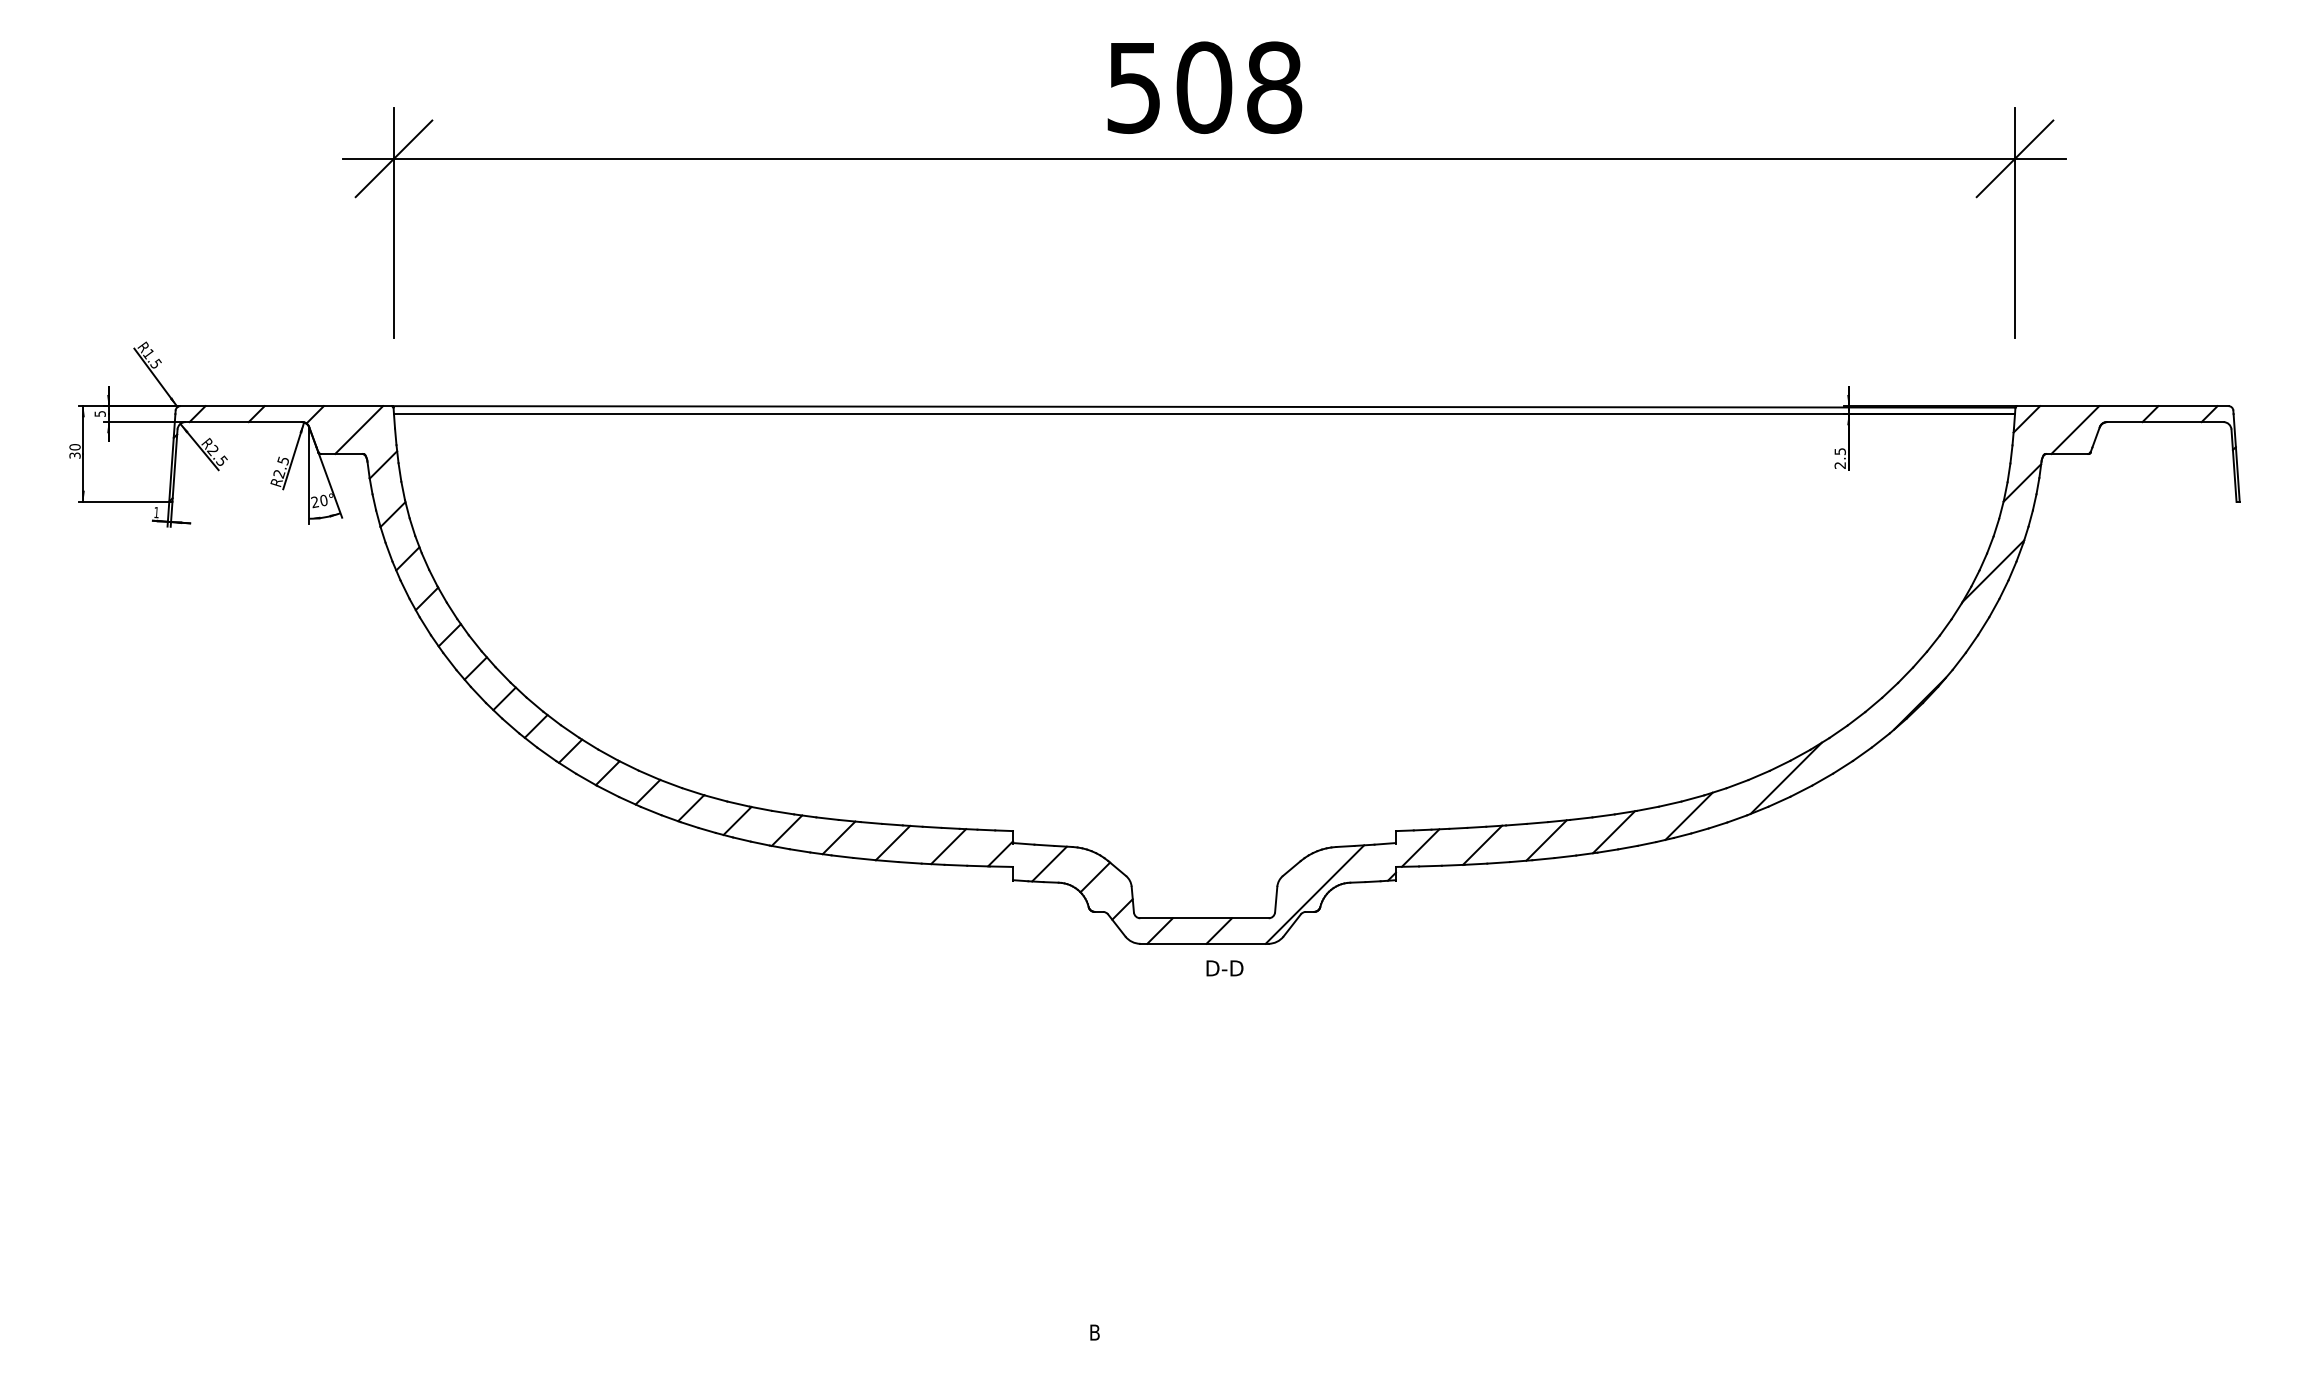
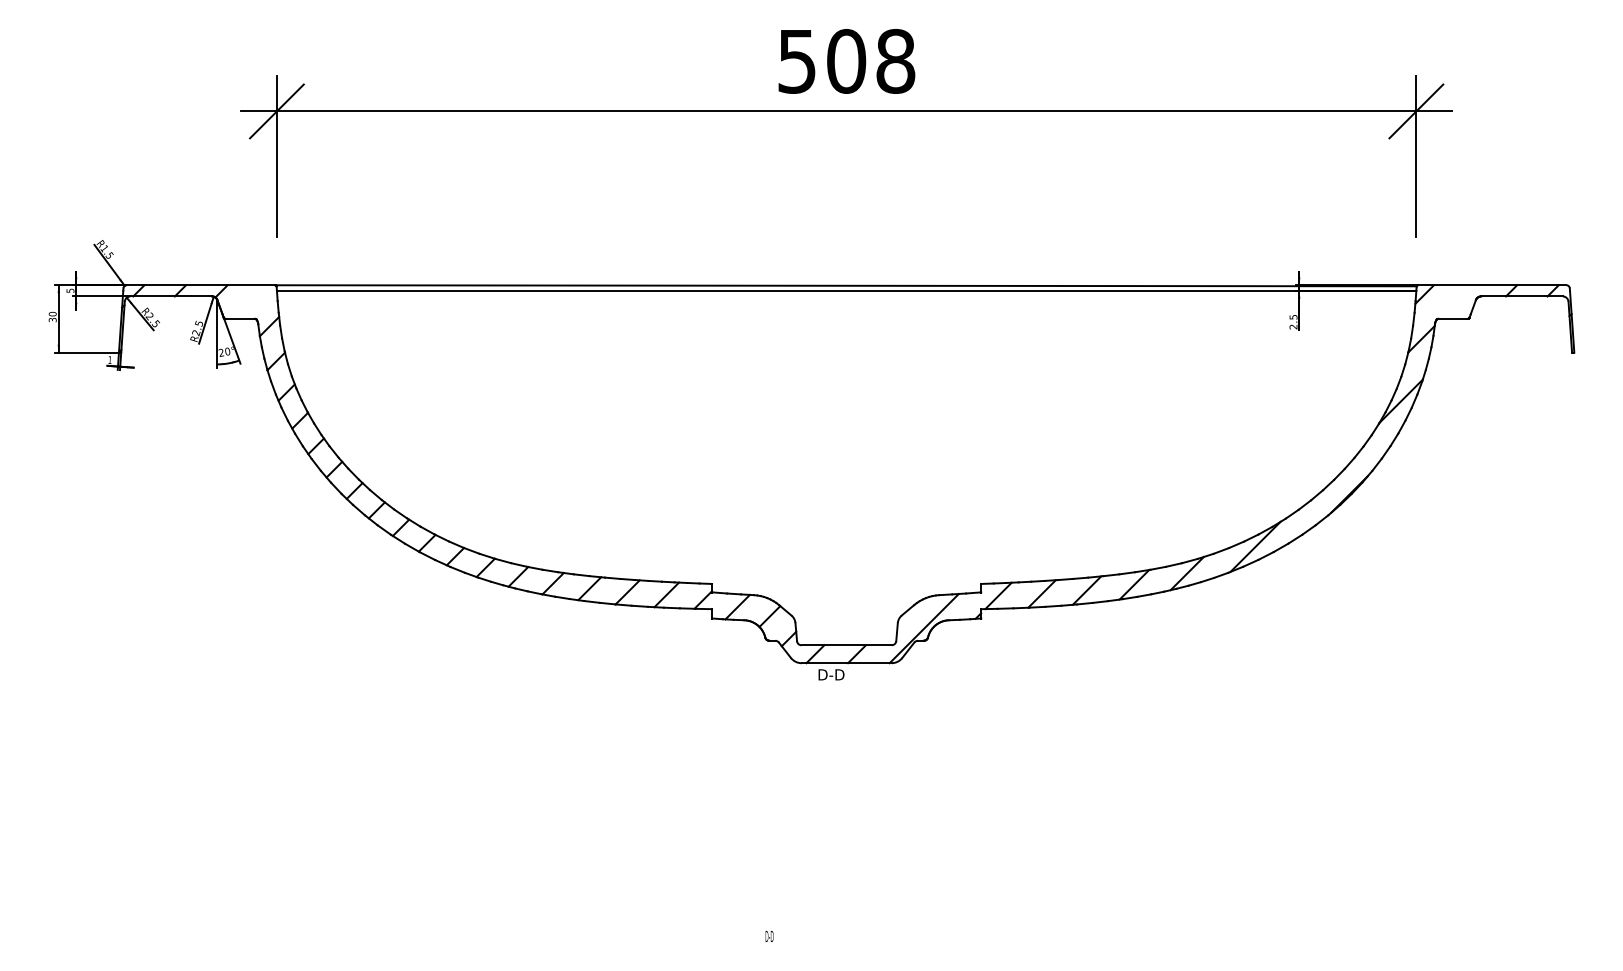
line: (359, 430) -> (252, 302), removed
line: (2075, 430) -> (1458, 302), removed
text: (1224, 968) -> (831, 674), moved
text: (1094, 1332) -> (769, 936), B -> D-D

